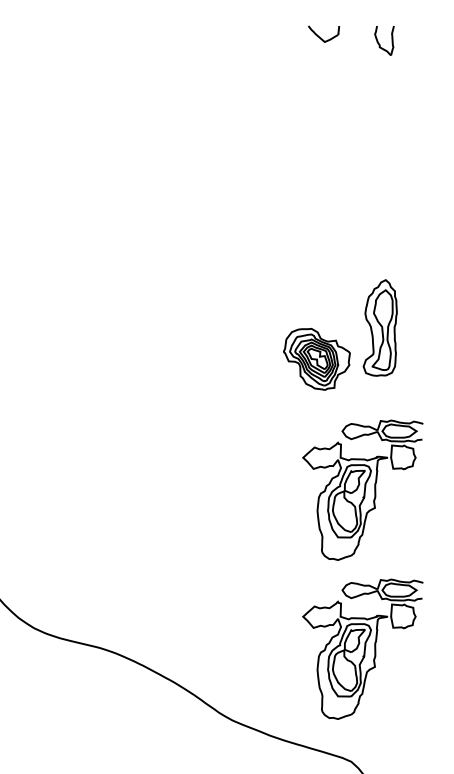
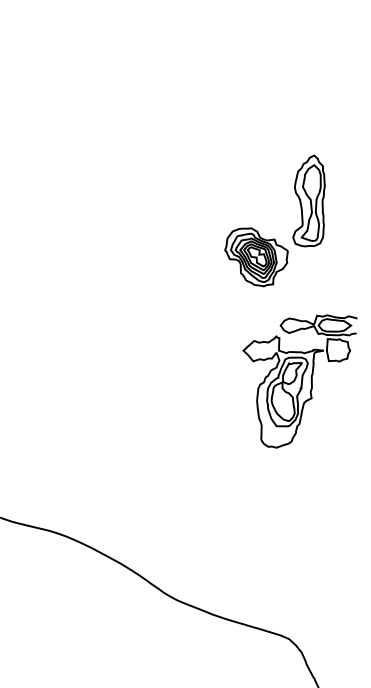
part: (379, 327) -> (308, 200), moved
part: (362, 648) -> (299, 531), removed

